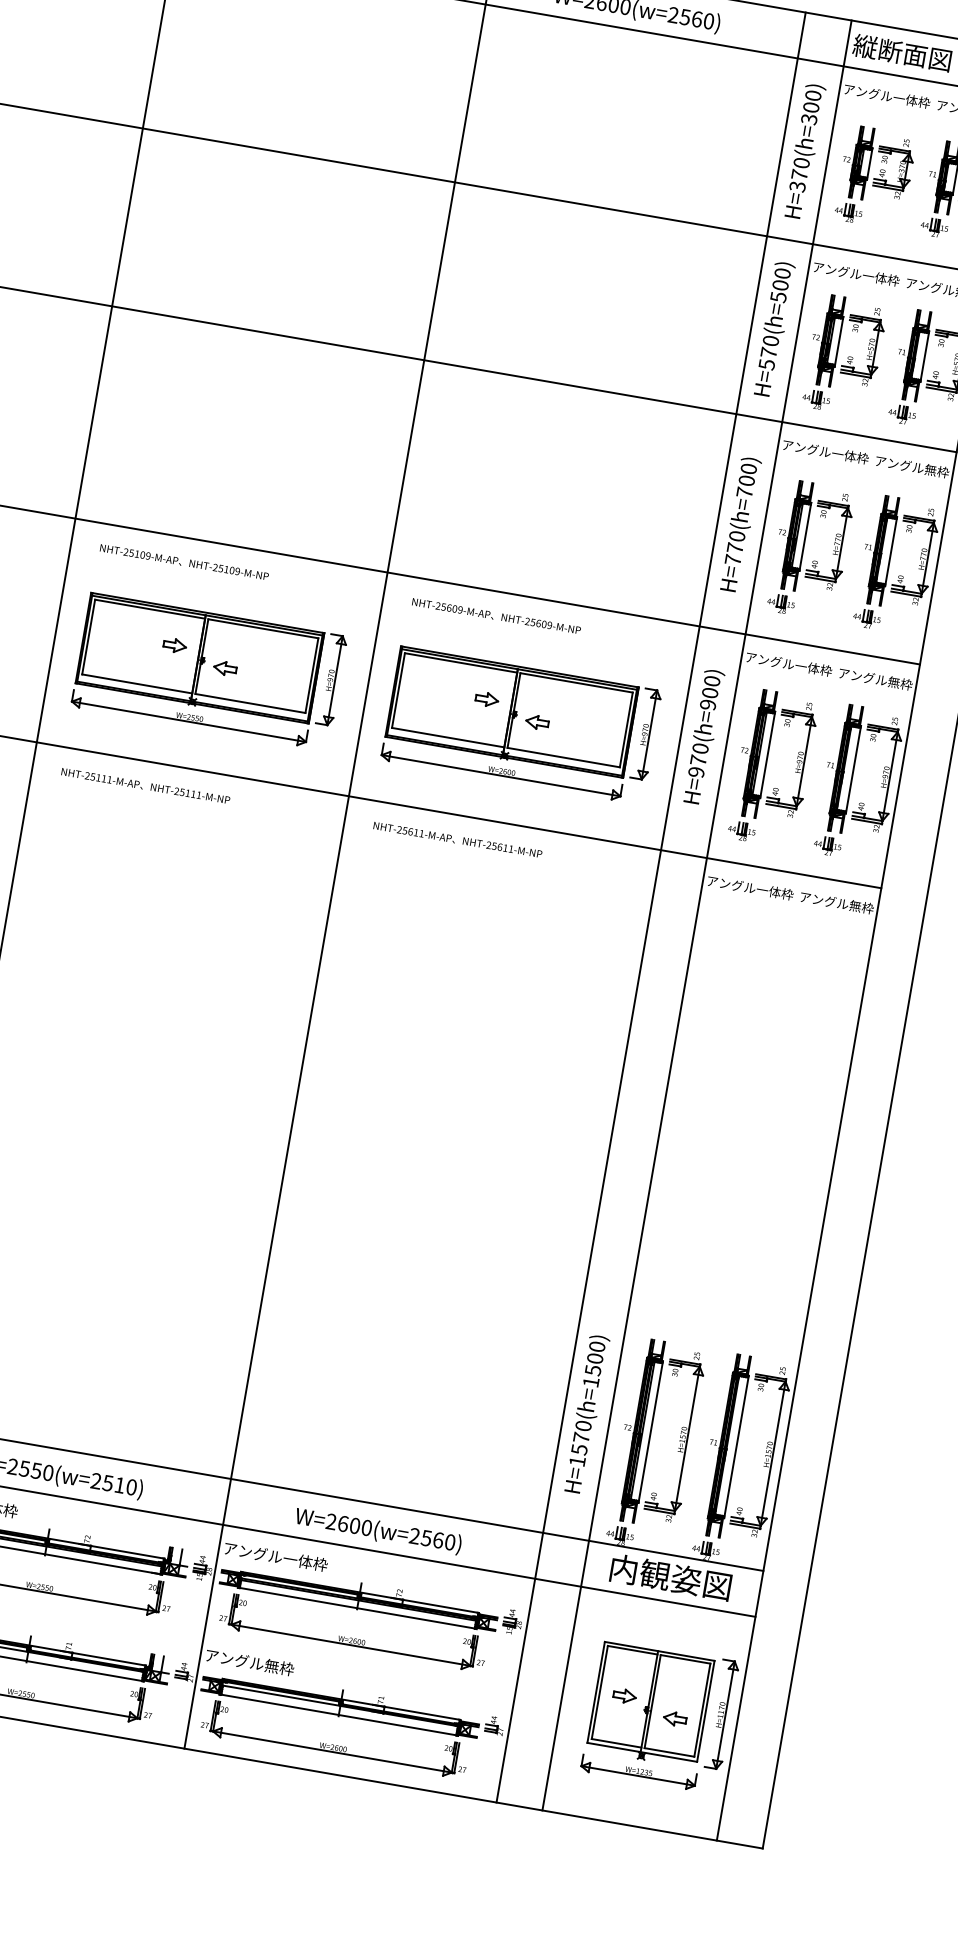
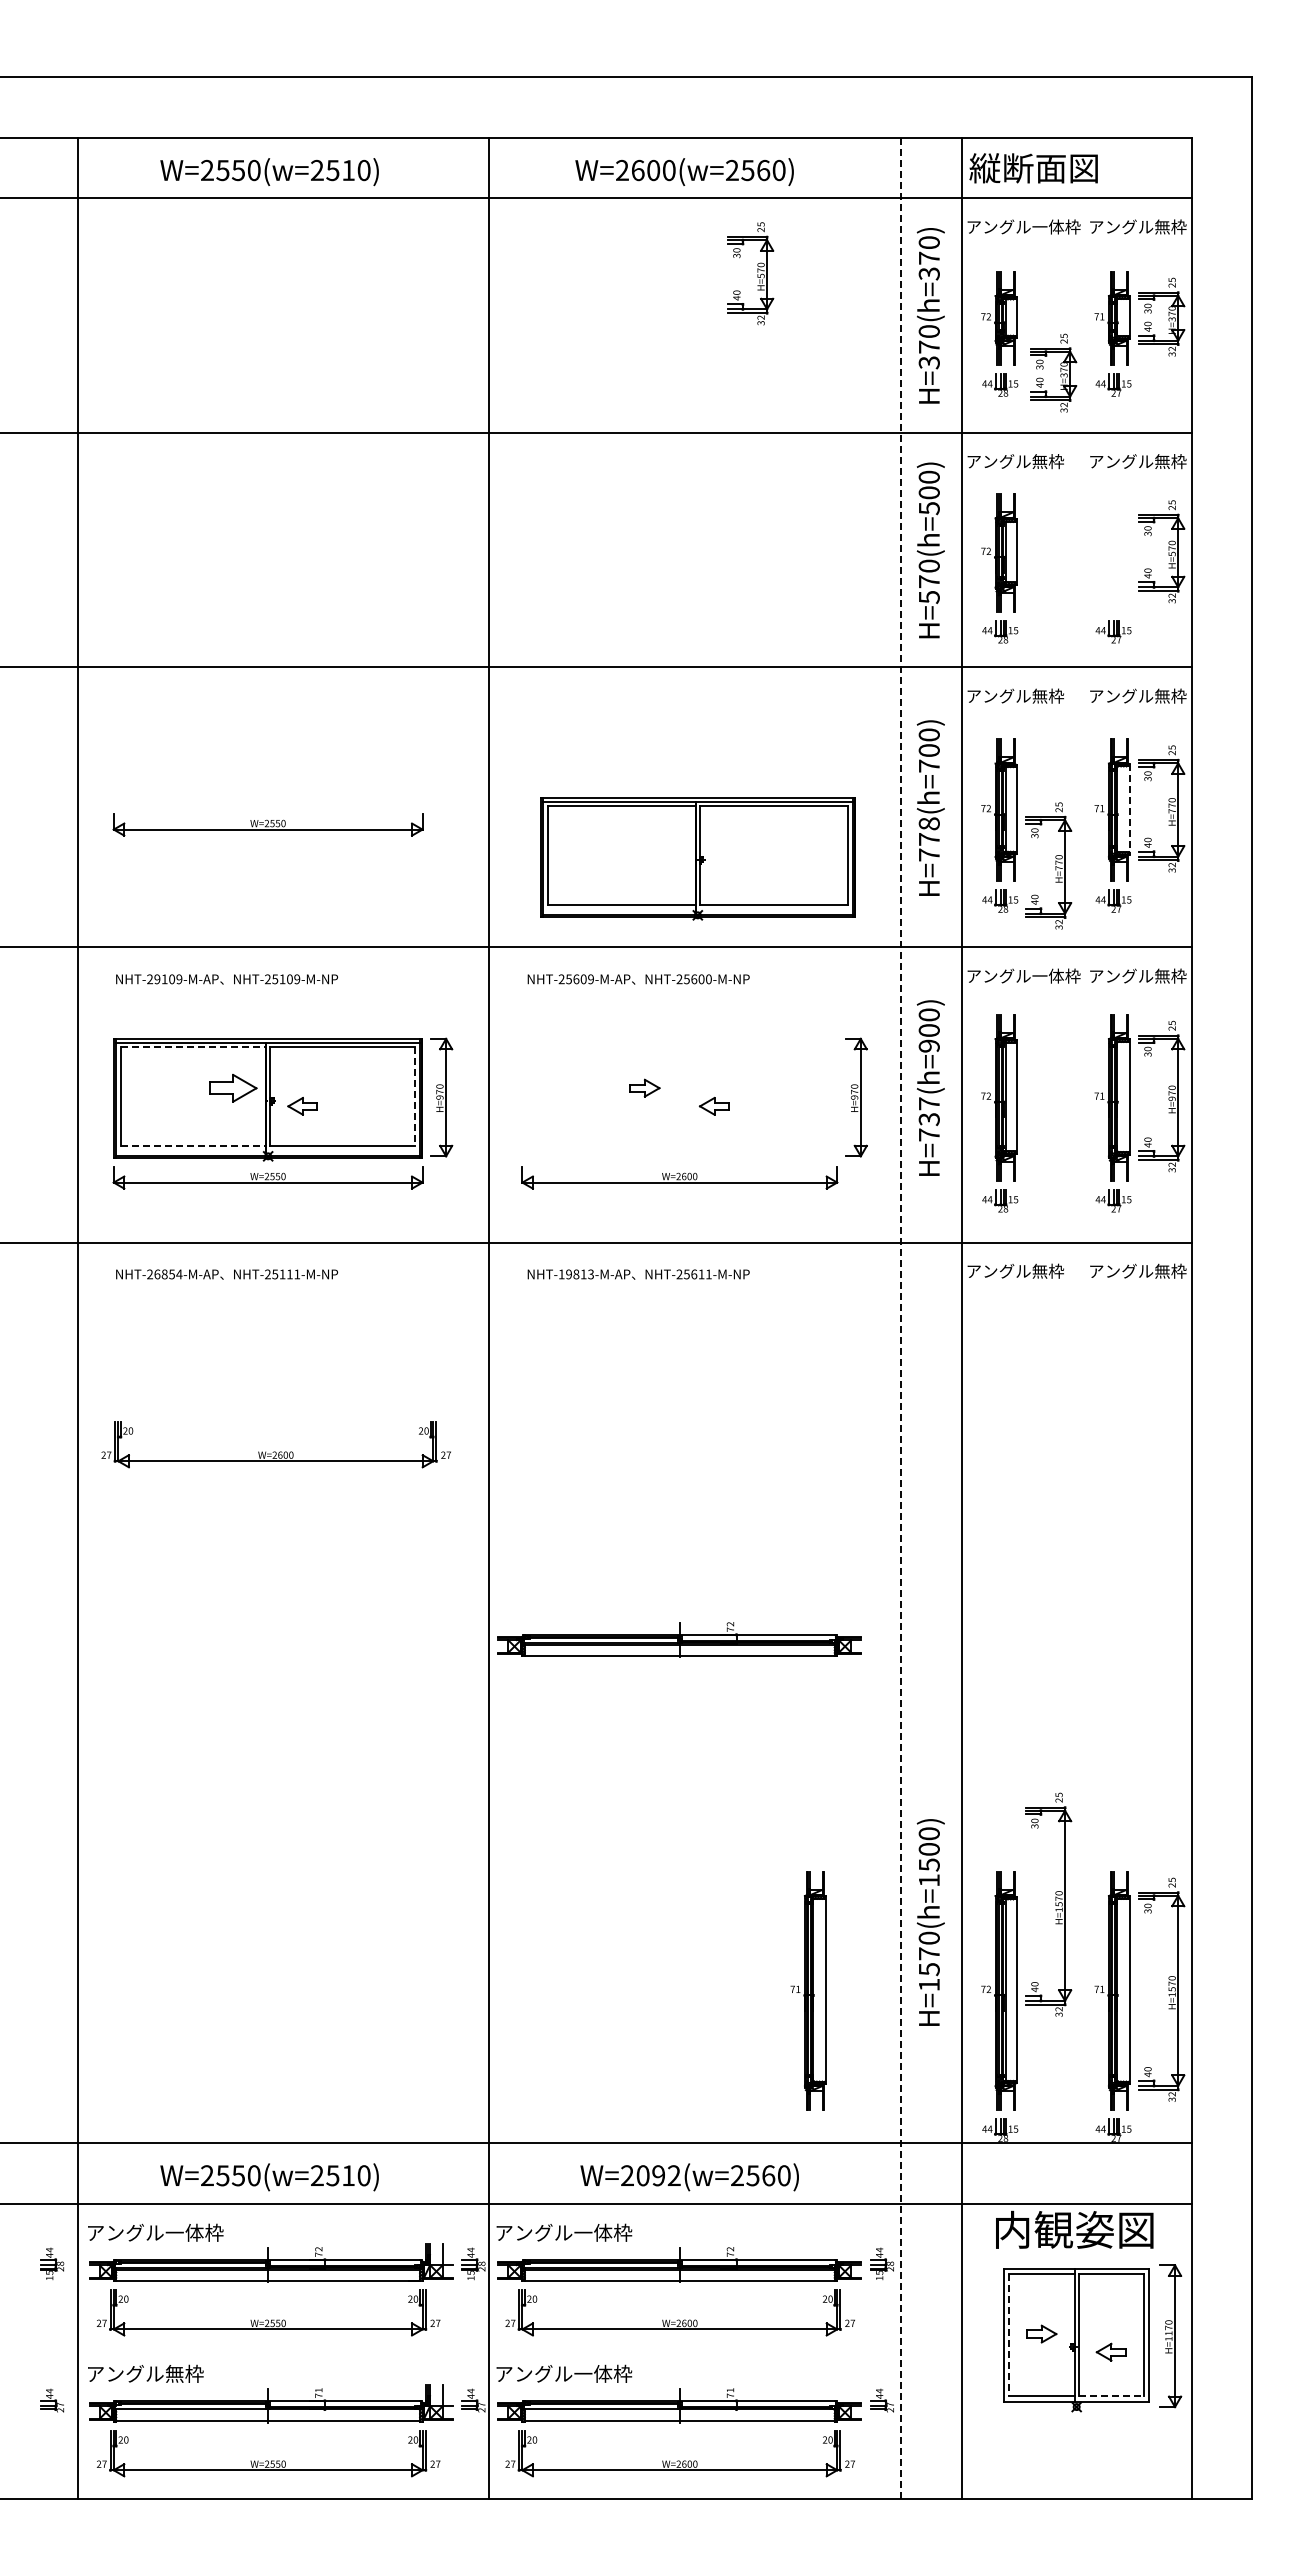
text: (810, 106) -> (928, 257), H=370(h=300) -> H=370(h=370)
part: (899, 167) -> (1060, 371), moved
text: (881, 278) -> (1056, 461), アングル一体枠 -> アングル無枠
part: (868, 345) -> (757, 272), moved
part: (911, 354) -> (1112, 552), removed
part: (235, 450) -> (267, 824), added
text: (850, 455) -> (1056, 695), アングル一体枠 -> アングル無枠
text: (737, 536) -> (929, 823), H=770(h=700) -> H=778(h=700)
part: (835, 540) -> (1055, 864), moved
line: (890, 551) -> (1129, 809), solid -> dashed
text: (131, 552) -> (157, 978), NHT-25109-M-AP -> NHT-29109-M-AP
line: (150, 609) -> (193, 1047), solid -> dashed
text: (549, 625) -> (708, 979), NHT-25609-M-NP -> NHT-25600-M-NP
part: (175, 645) -> (233, 1087), size x1.6
line: (311, 675) -> (415, 1096), solid -> dashed
line: (137, 683) -> (193, 1145), solid -> dashed
part: (511, 712) -> (697, 858), moved
part: (797, 758) -> (1055, 1095), removed
text: (697, 760) -> (928, 1119), H=970(h=900) -> H=737(h=900)
text: (101, 778) -> (168, 1274), NHT-25111-M-AP -> NHT-26854-M-AP
text: (409, 831) -> (575, 1274), NHT-25611-M-AP -> NHT-19813-M-AP
text: (775, 891) -> (1056, 1270), アングル一体枠 -> アングル無枠
line: (651, 907) -> (901, 1317), solid -> dashed
part: (159, 926) -> (275, 1451), added
part: (441, 1122) -> (679, 1639), added
part: (492, 1405) -> (808, 1990), added
text: (586, 1414) -> (930, 1922), moved
part: (680, 1436) -> (1055, 1904), moved
text: (354, 1525) -> (658, 2175), W=2600(w=2560) -> W=2092(w=2560)
text: (670, 1577) -> (1074, 2229), moved
text: (287, 1668) -> (603, 2373), アングル無枠 -> アングル一体枠
line: (600, 1692) -> (1009, 2335), solid -> dashed
line: (669, 1752) -> (1111, 2396), solid -> dashed
part: (638, 1772) -> (1076, 2428), removed

